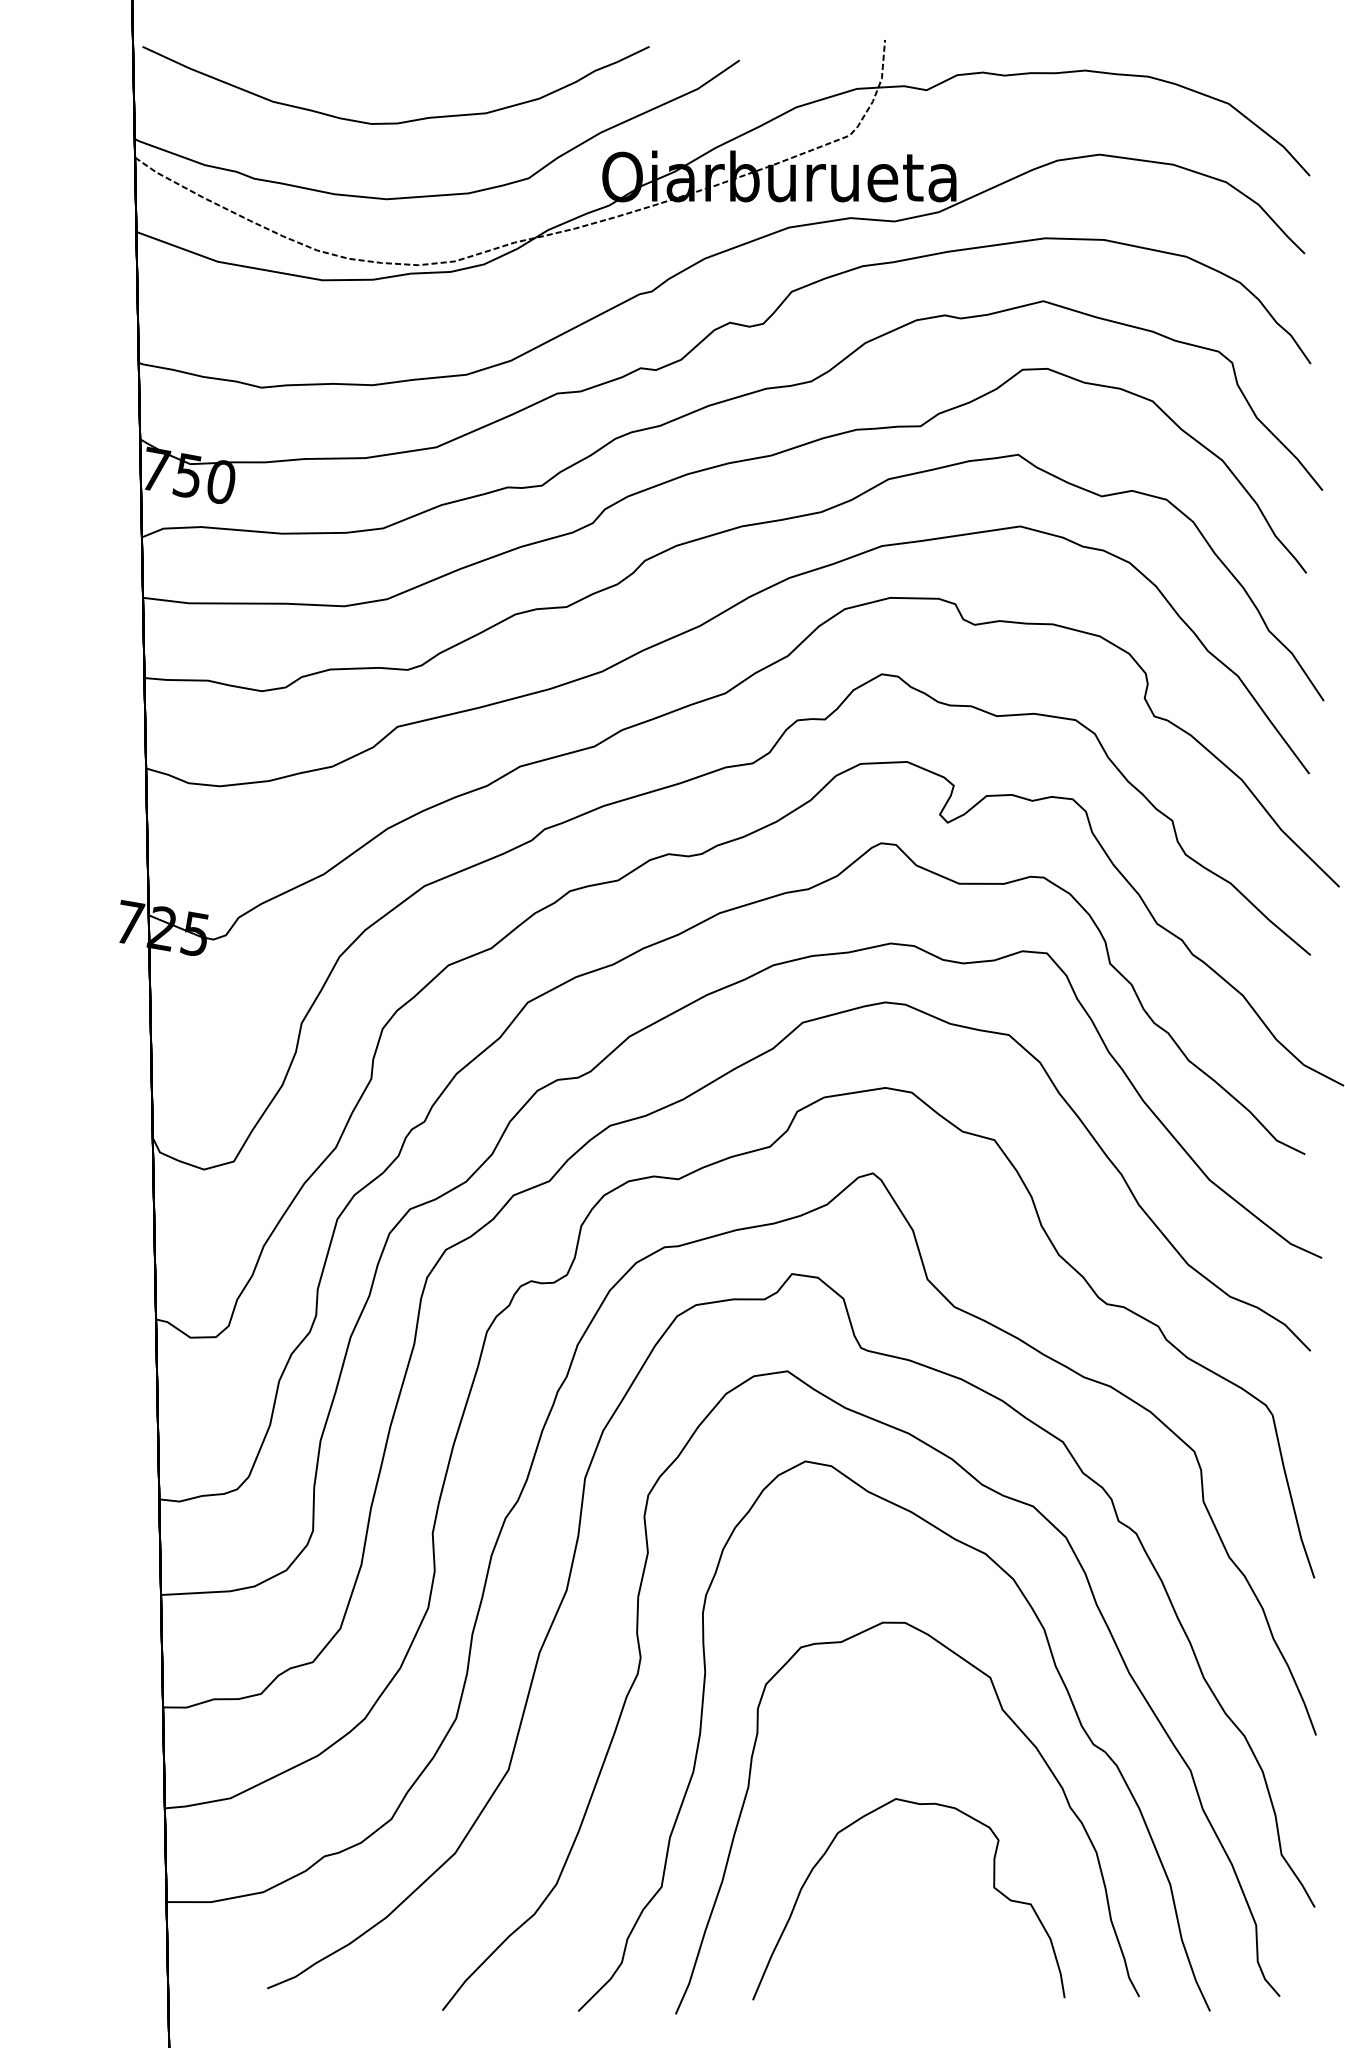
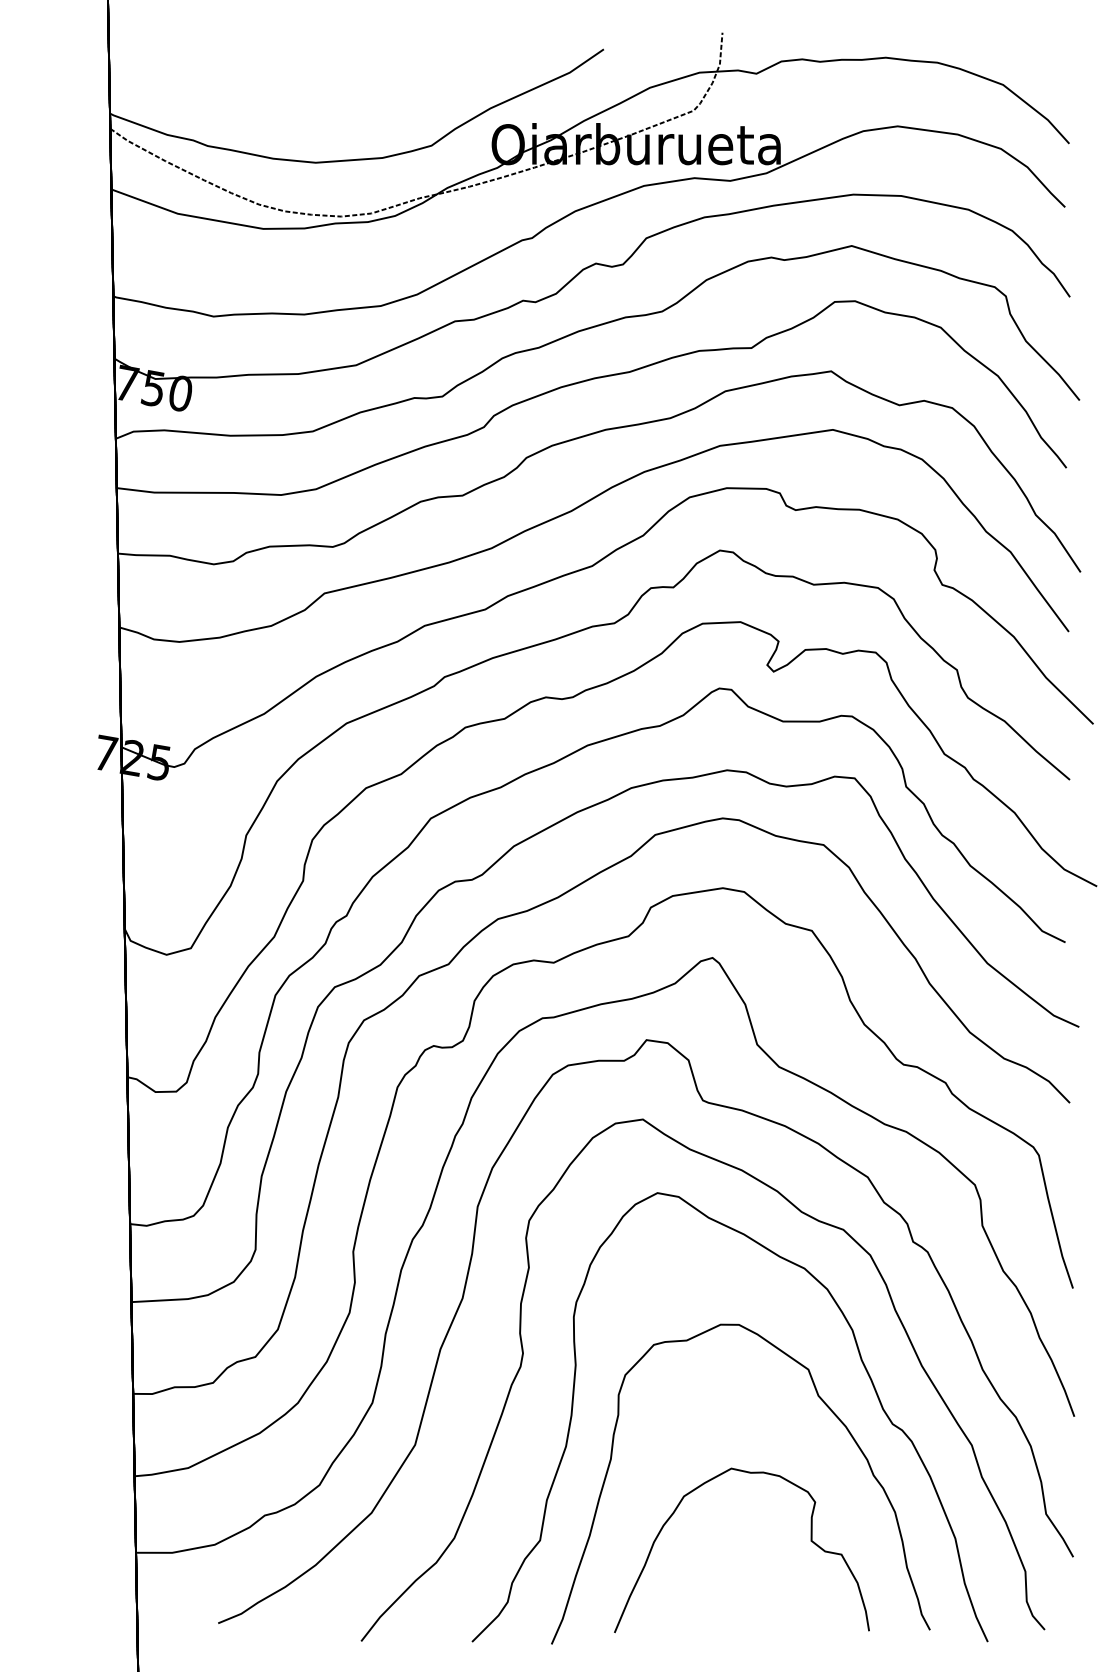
curve: (401, 121) -> (327, 99), removed

